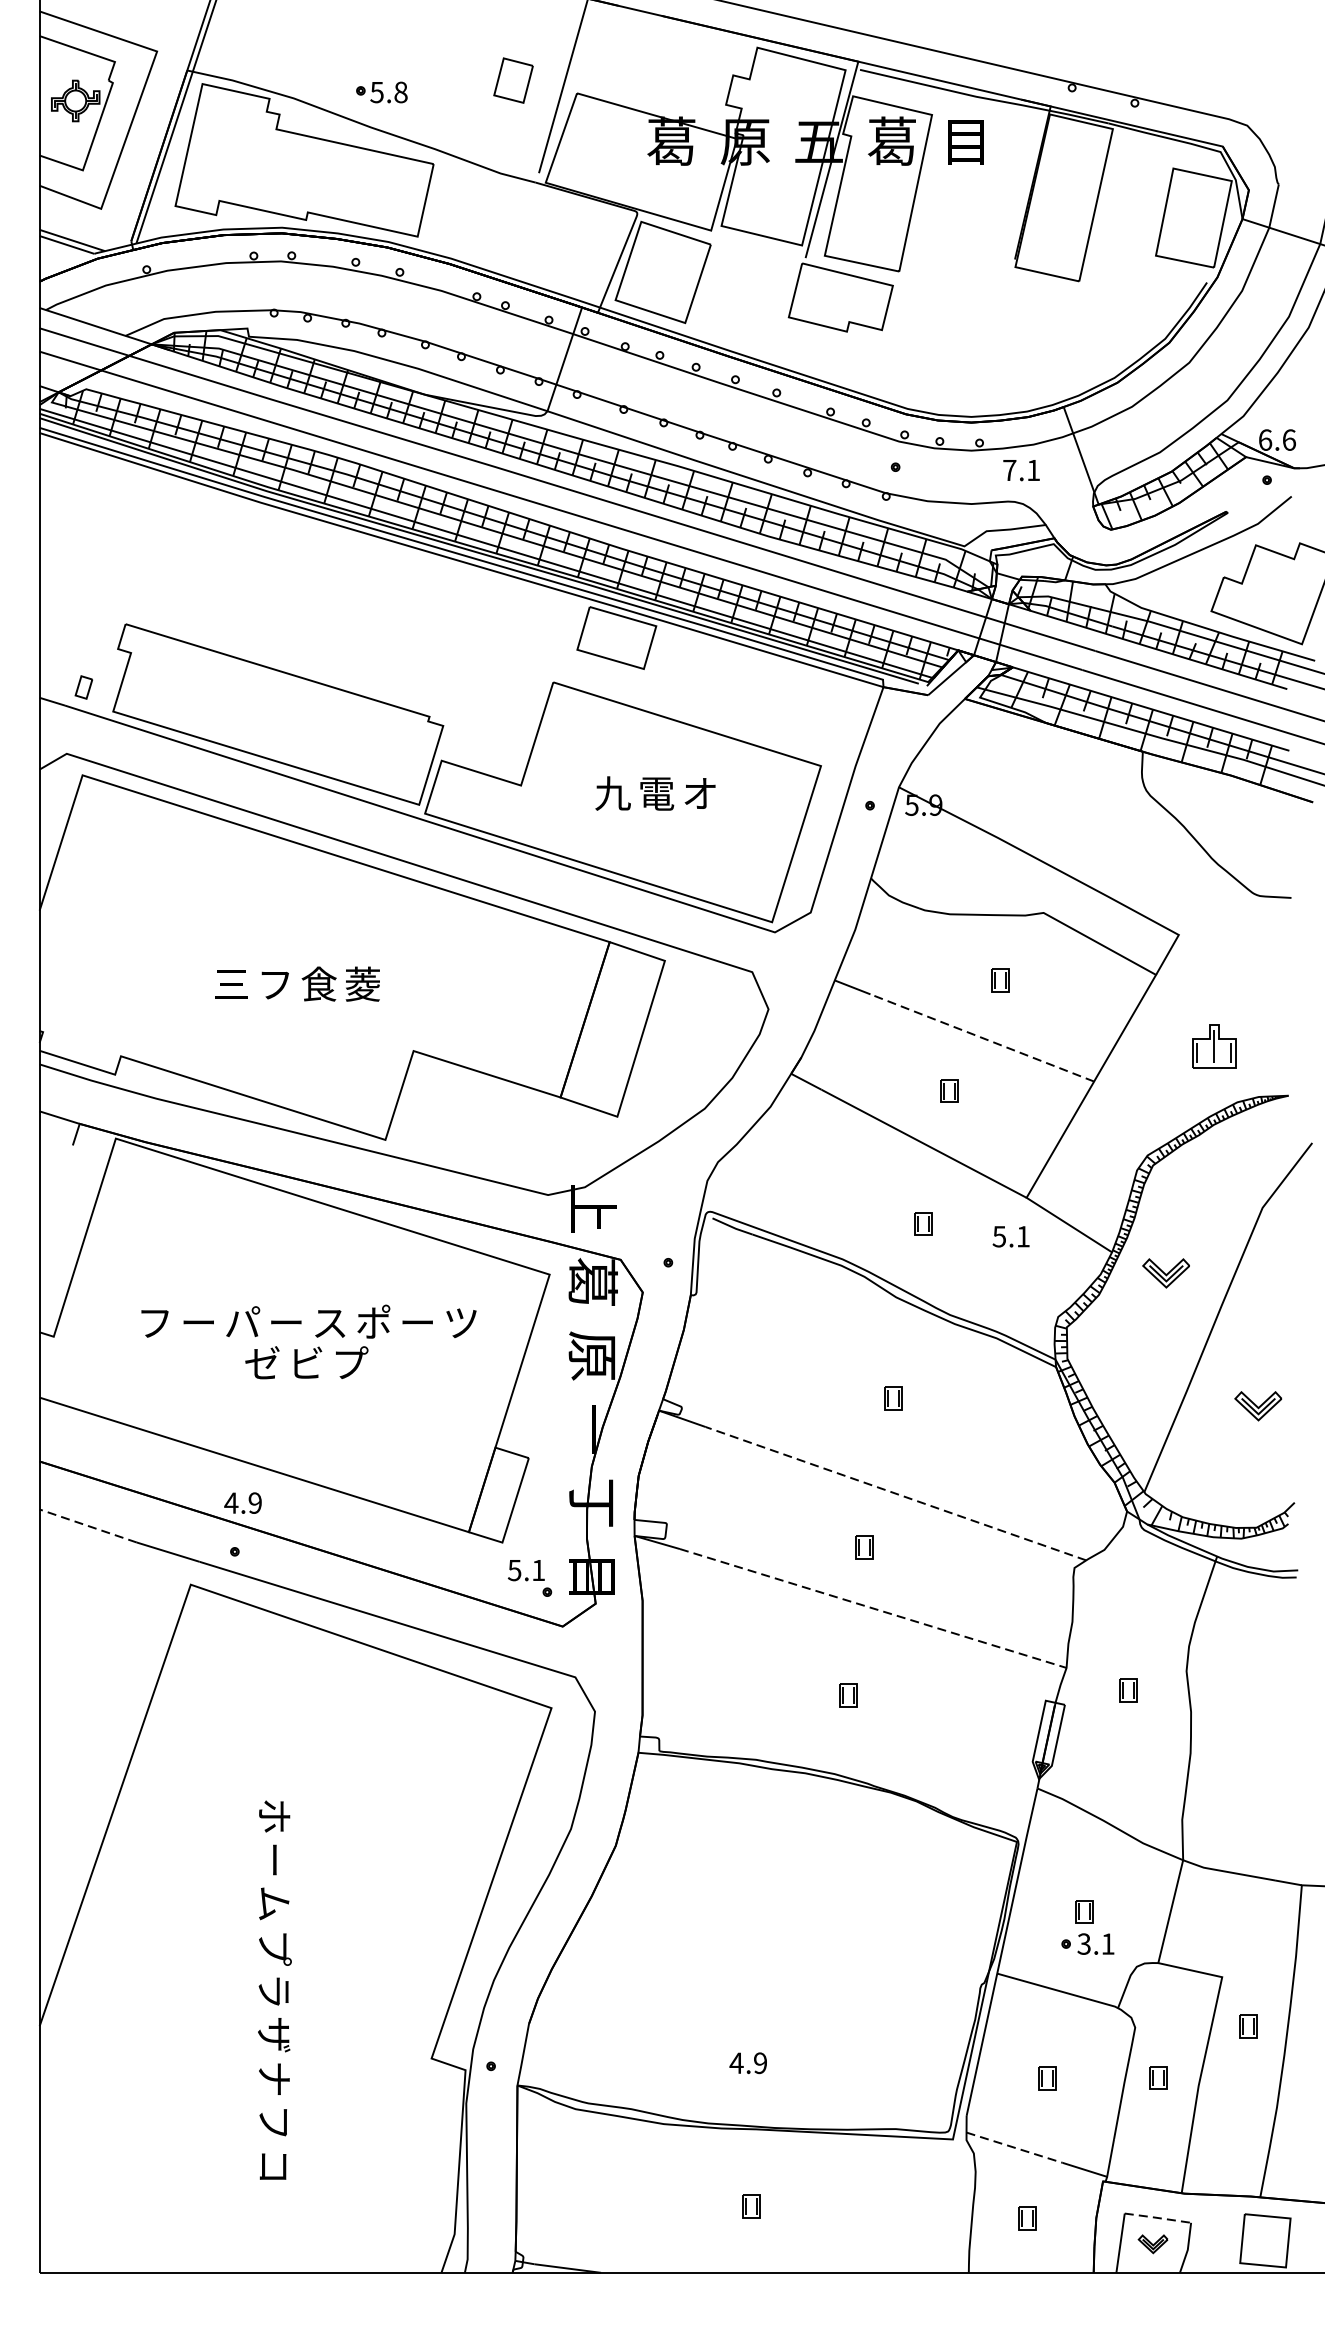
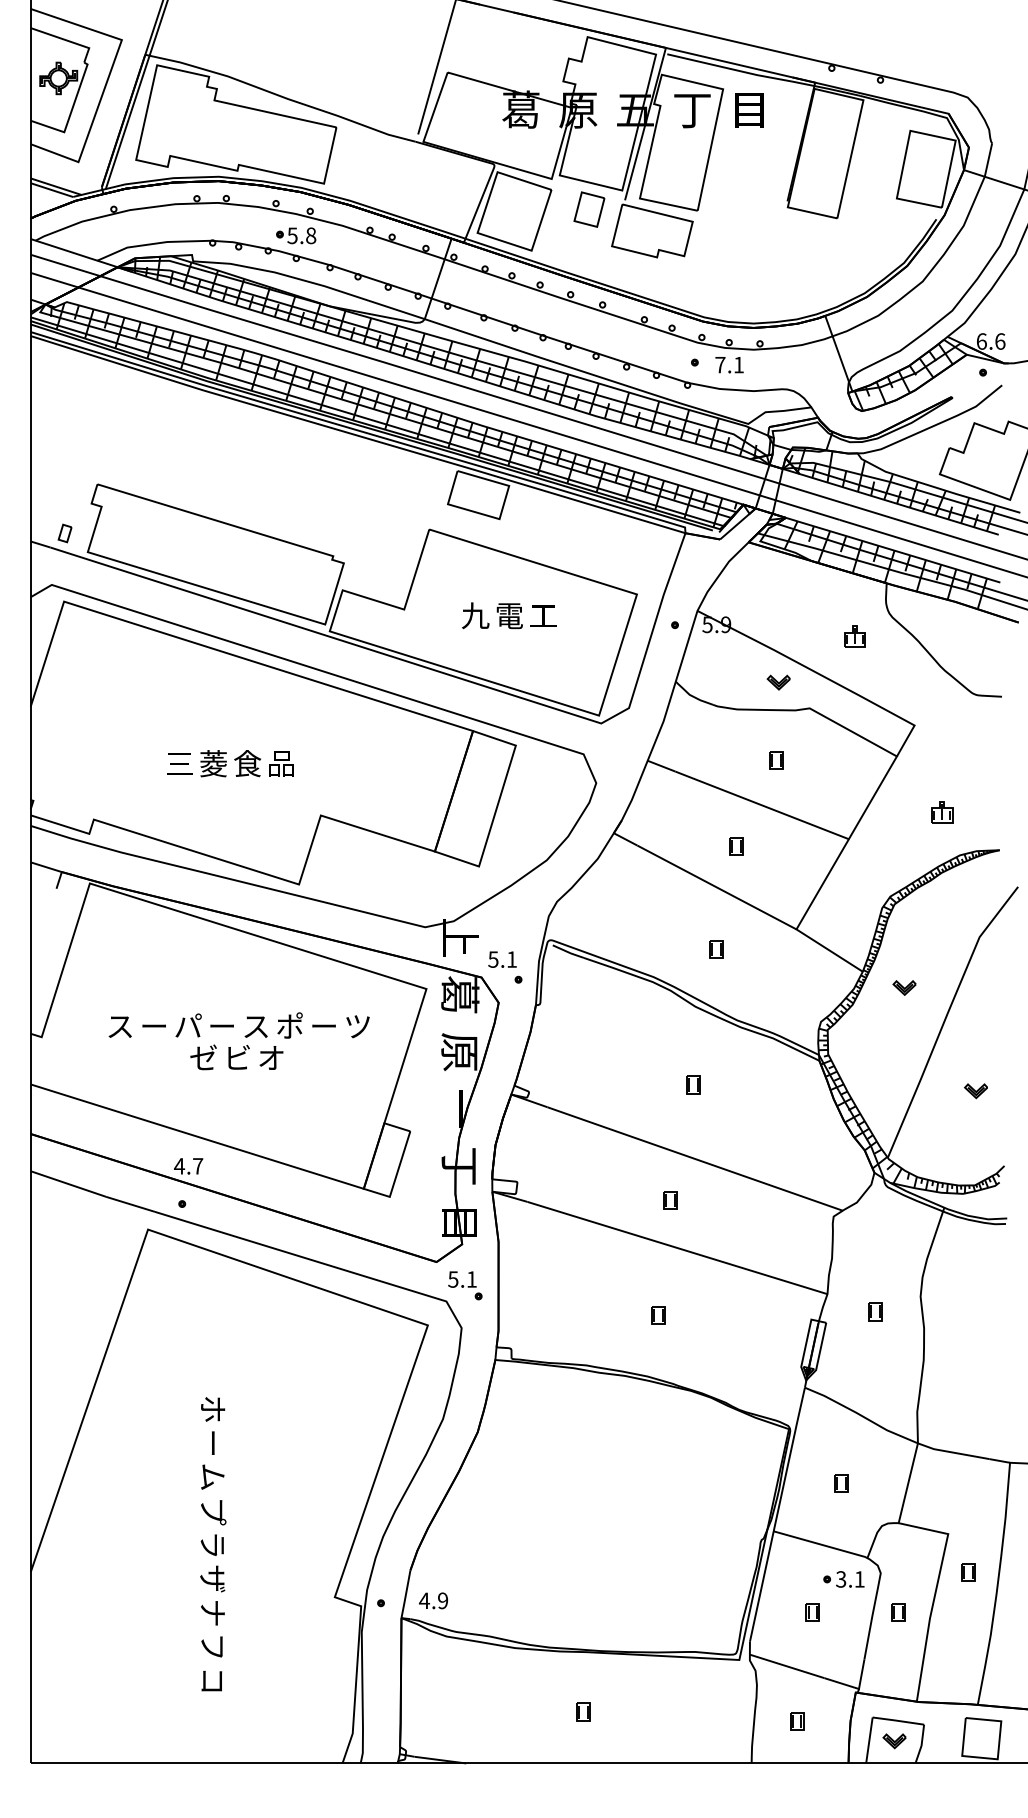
part: (513, 80) -> (589, 209), moved
part: (382, 92) -> (296, 235), moved
text: (891, 141) -> (691, 109), 葛 -> 丁
text: (1021, 470) -> (729, 365), moved
text: (700, 793) -> (543, 615), オ -> 工
part: (1101, 820) -> (854, 636), added
part: (1003, 879) -> (778, 682), added
text: (275, 983) -> (213, 763), フ -> 菱
text: (362, 983) -> (281, 763), 菱 -> 品
line: (981, 1038) -> (761, 805), dashed -> solid
part: (1214, 1047) -> (942, 812), size x0.62
text: (1011, 1236) -> (502, 959), moved
part: (1165, 1272) -> (904, 987), size x0.62
text: (154, 1322) -> (119, 1026), フ -> ス
text: (351, 1361) -> (272, 1056), プ -> オ
part: (1257, 1406) -> (975, 1091), size x0.62
line: (895, 1493) -> (694, 1158), dashed -> solid
text: (255, 1503) -> (198, 1166), 4.9 -> 4.7
line: (88, 1526) -> (68, 1184), dashed -> solid
part: (530, 1578) -> (465, 1285), moved
line: (873, 1609) -> (677, 1248), dashed -> solid
part: (1087, 1944) -> (843, 1579), moved
text: (748, 2062) -> (433, 1600), moved
line: (1015, 2147) -> (787, 1666), dashed -> solid
line: (1156, 2217) -> (897, 1720), dashed -> solid

